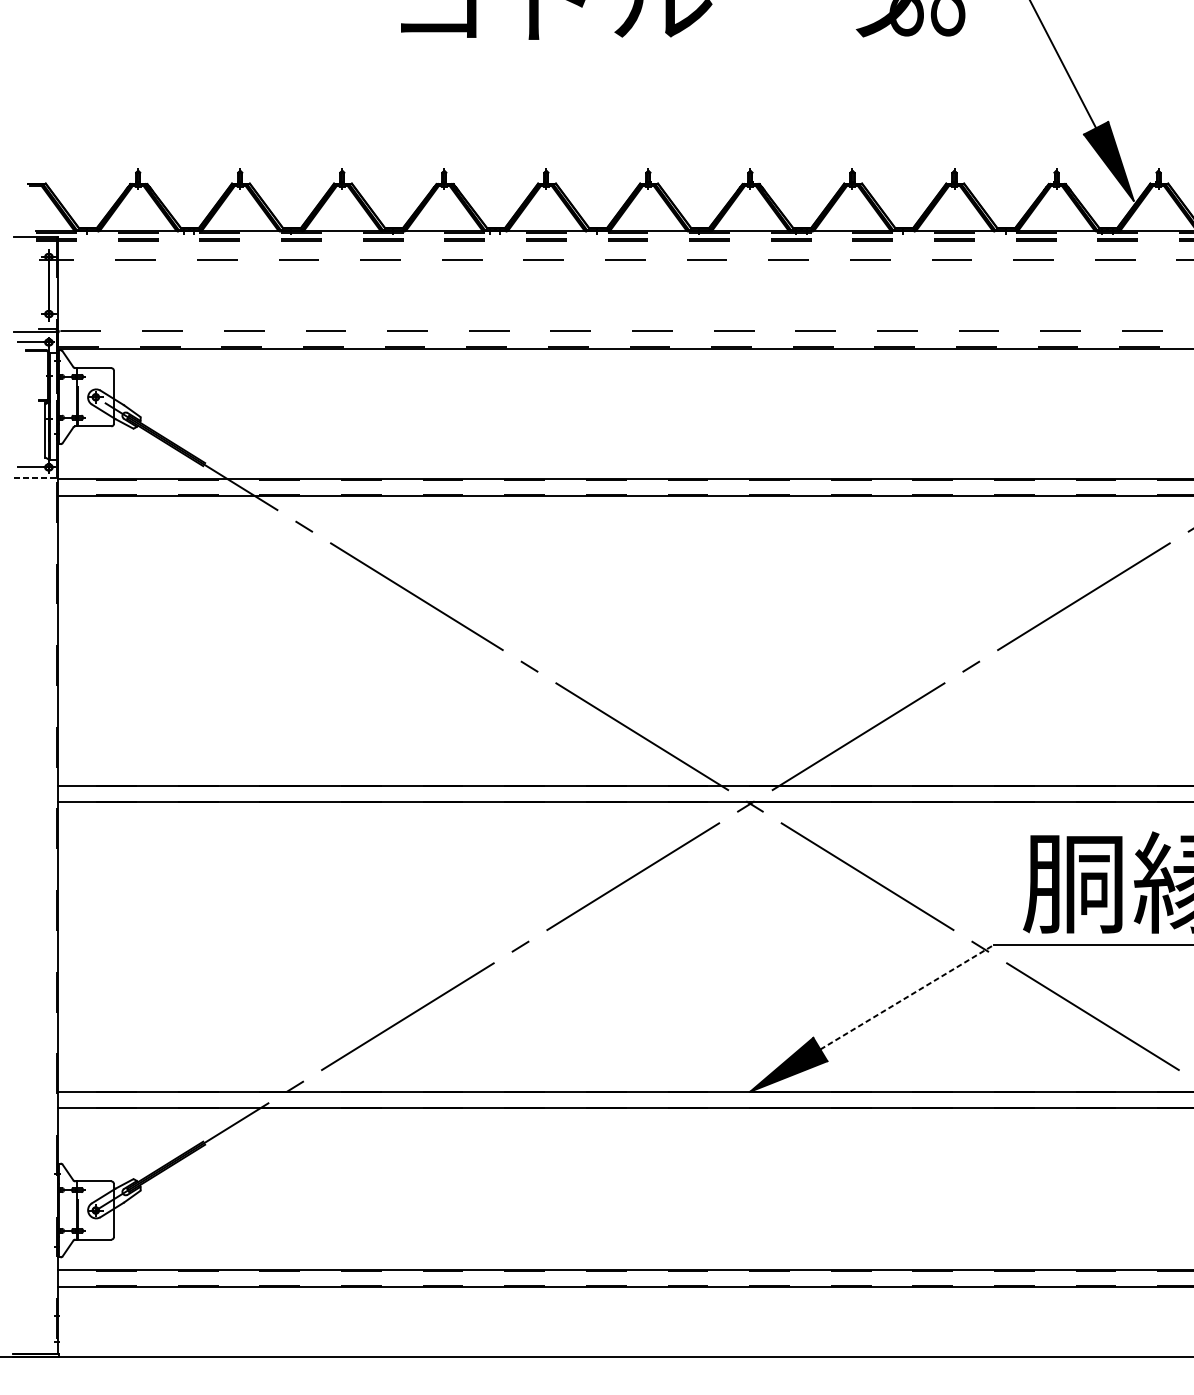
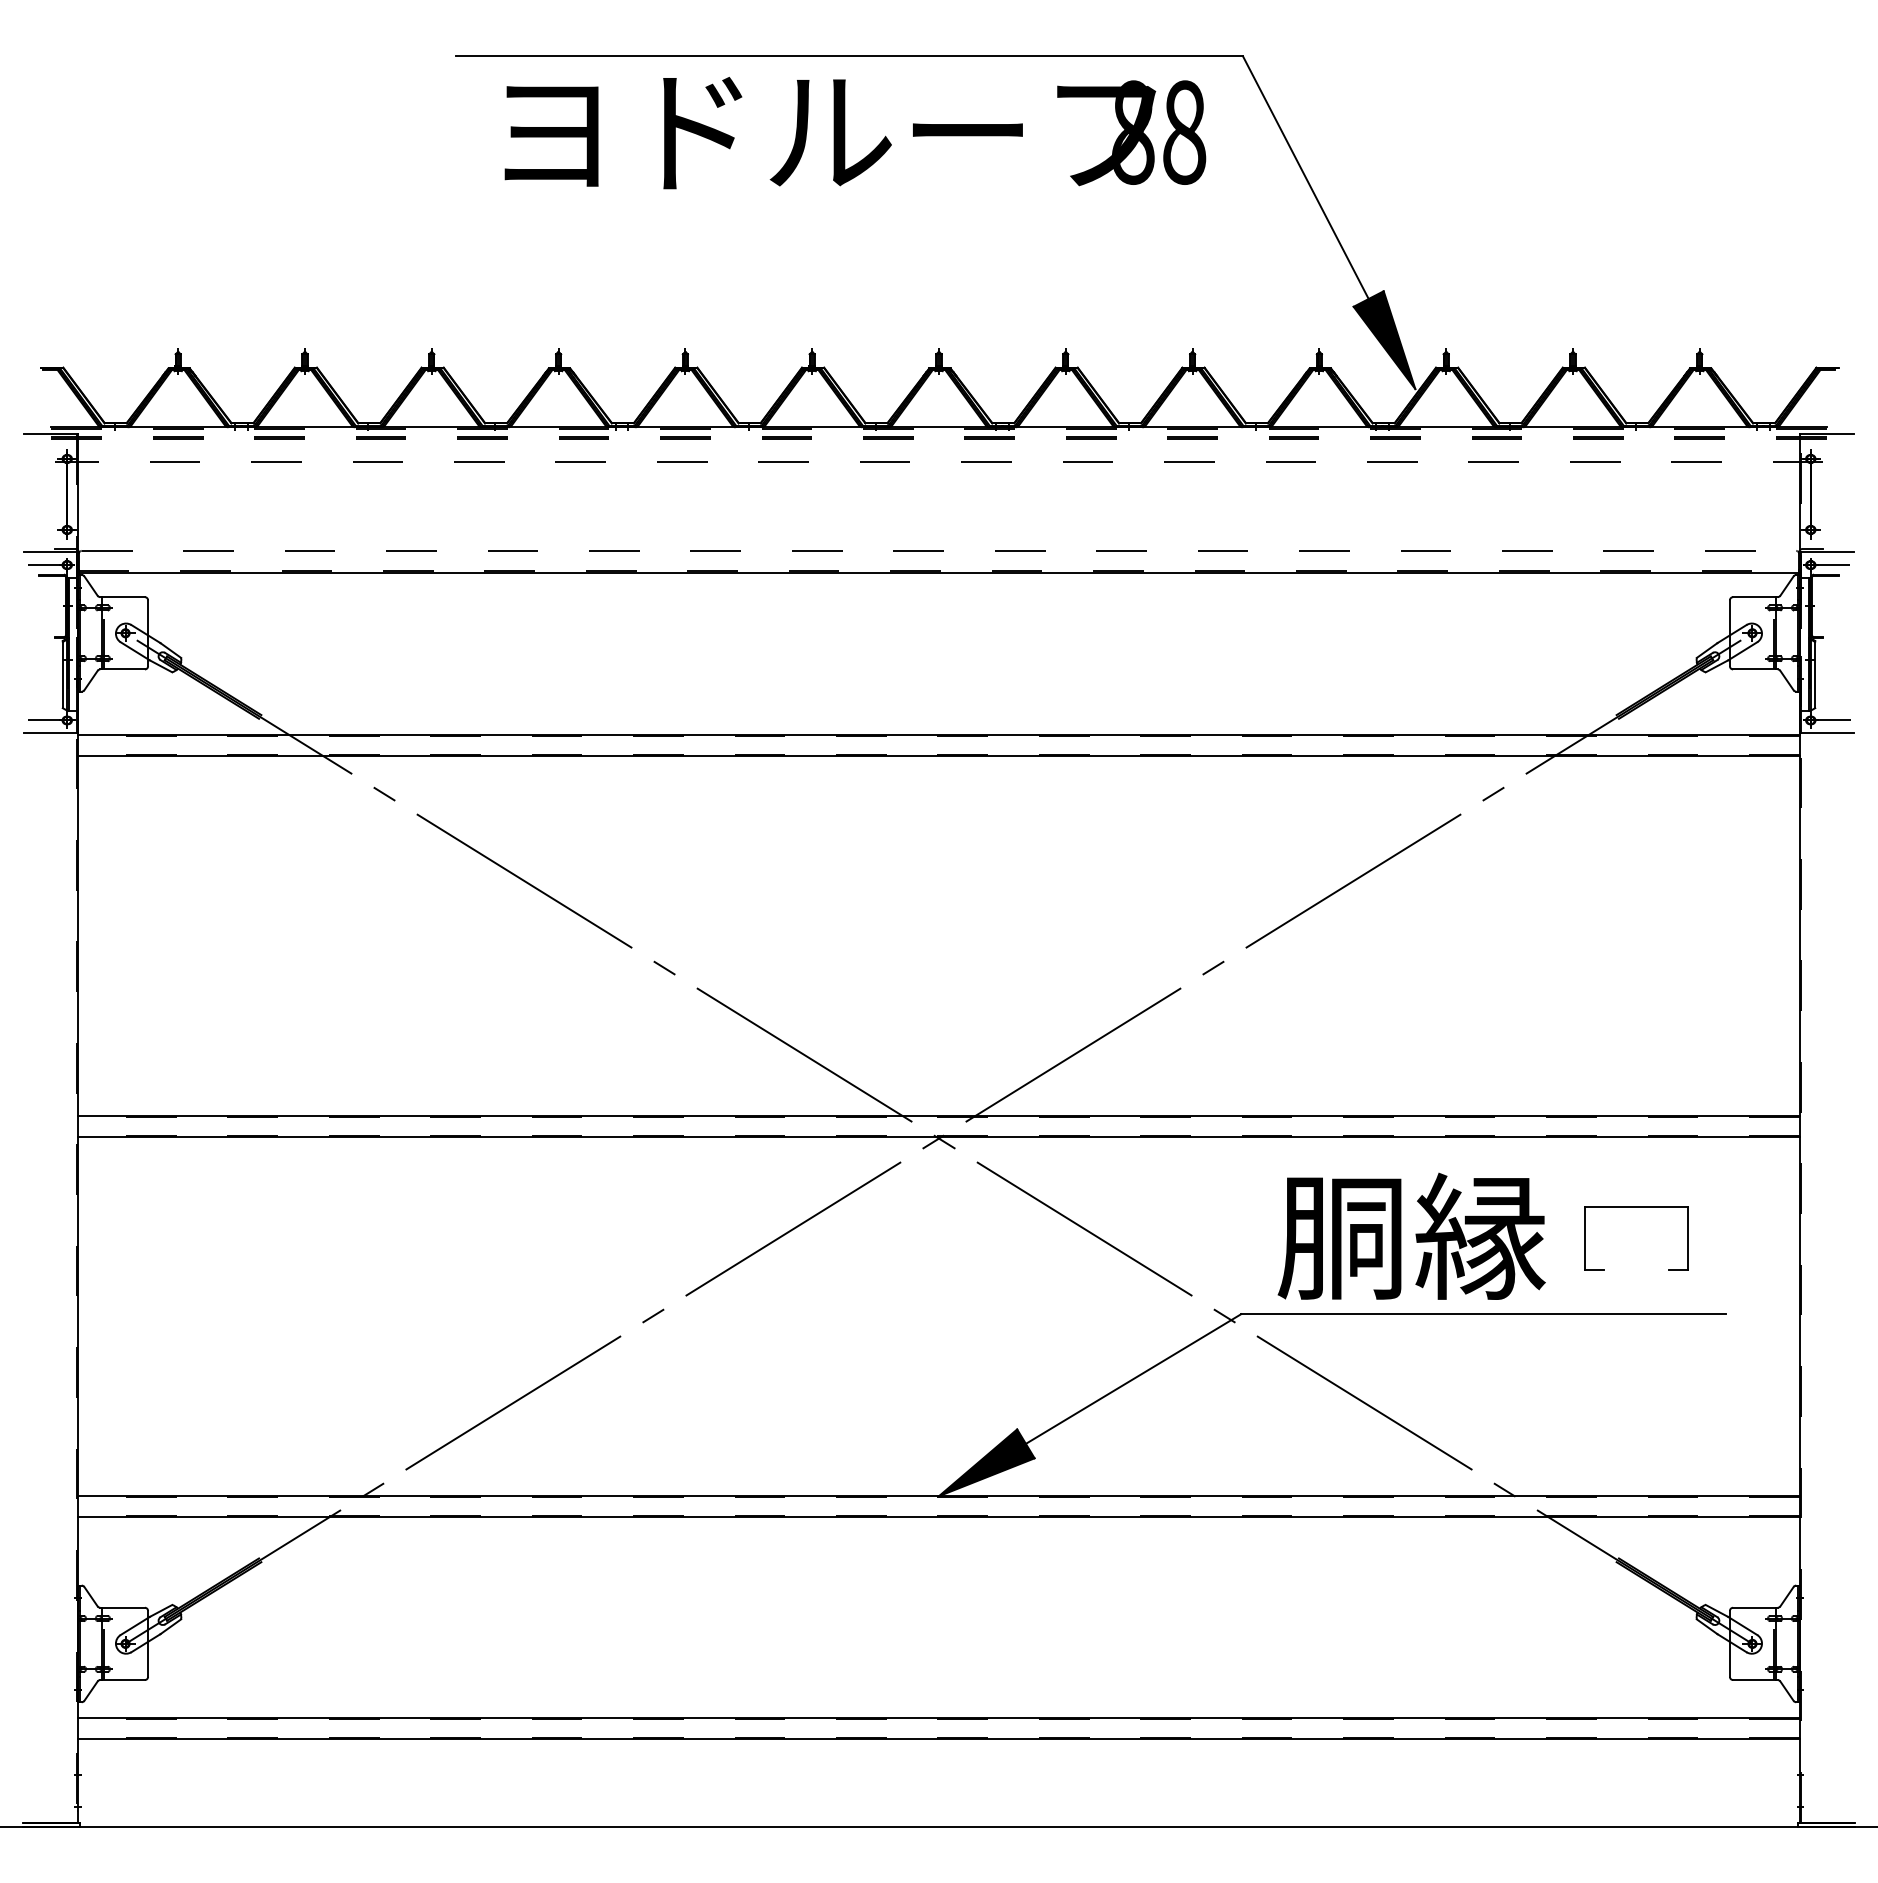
line: (36, 477) -> (51, 733), dashed -> solid
line: (906, 997) -> (1133, 1379), dashed -> solid

